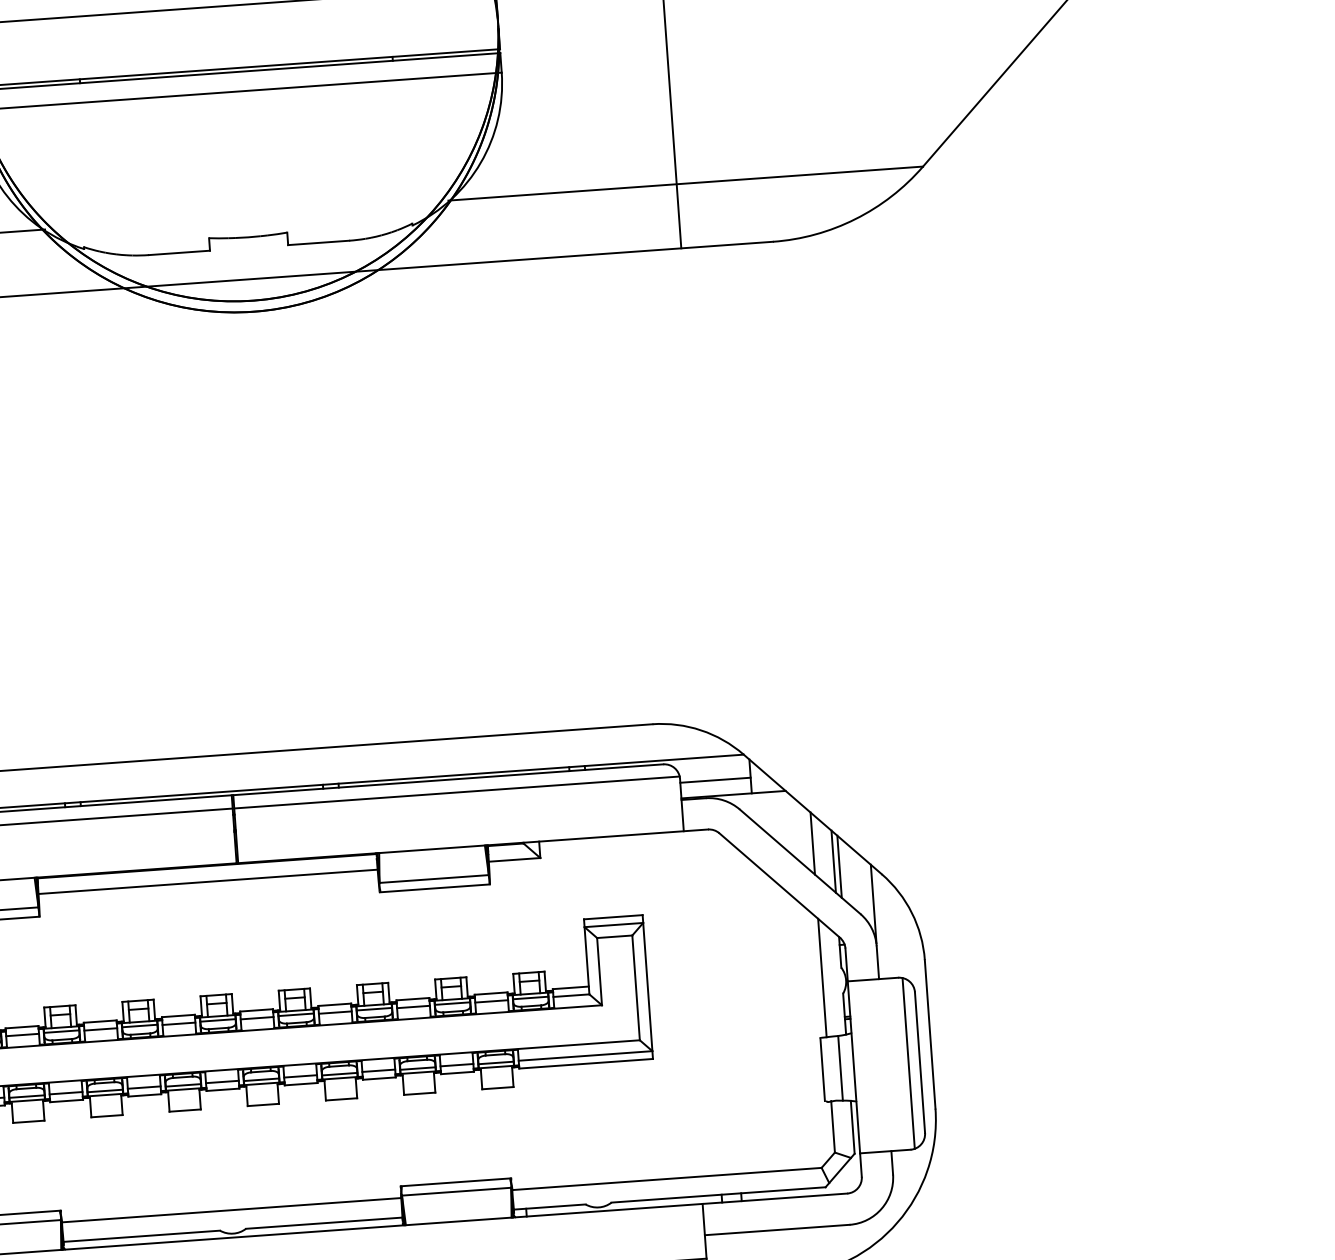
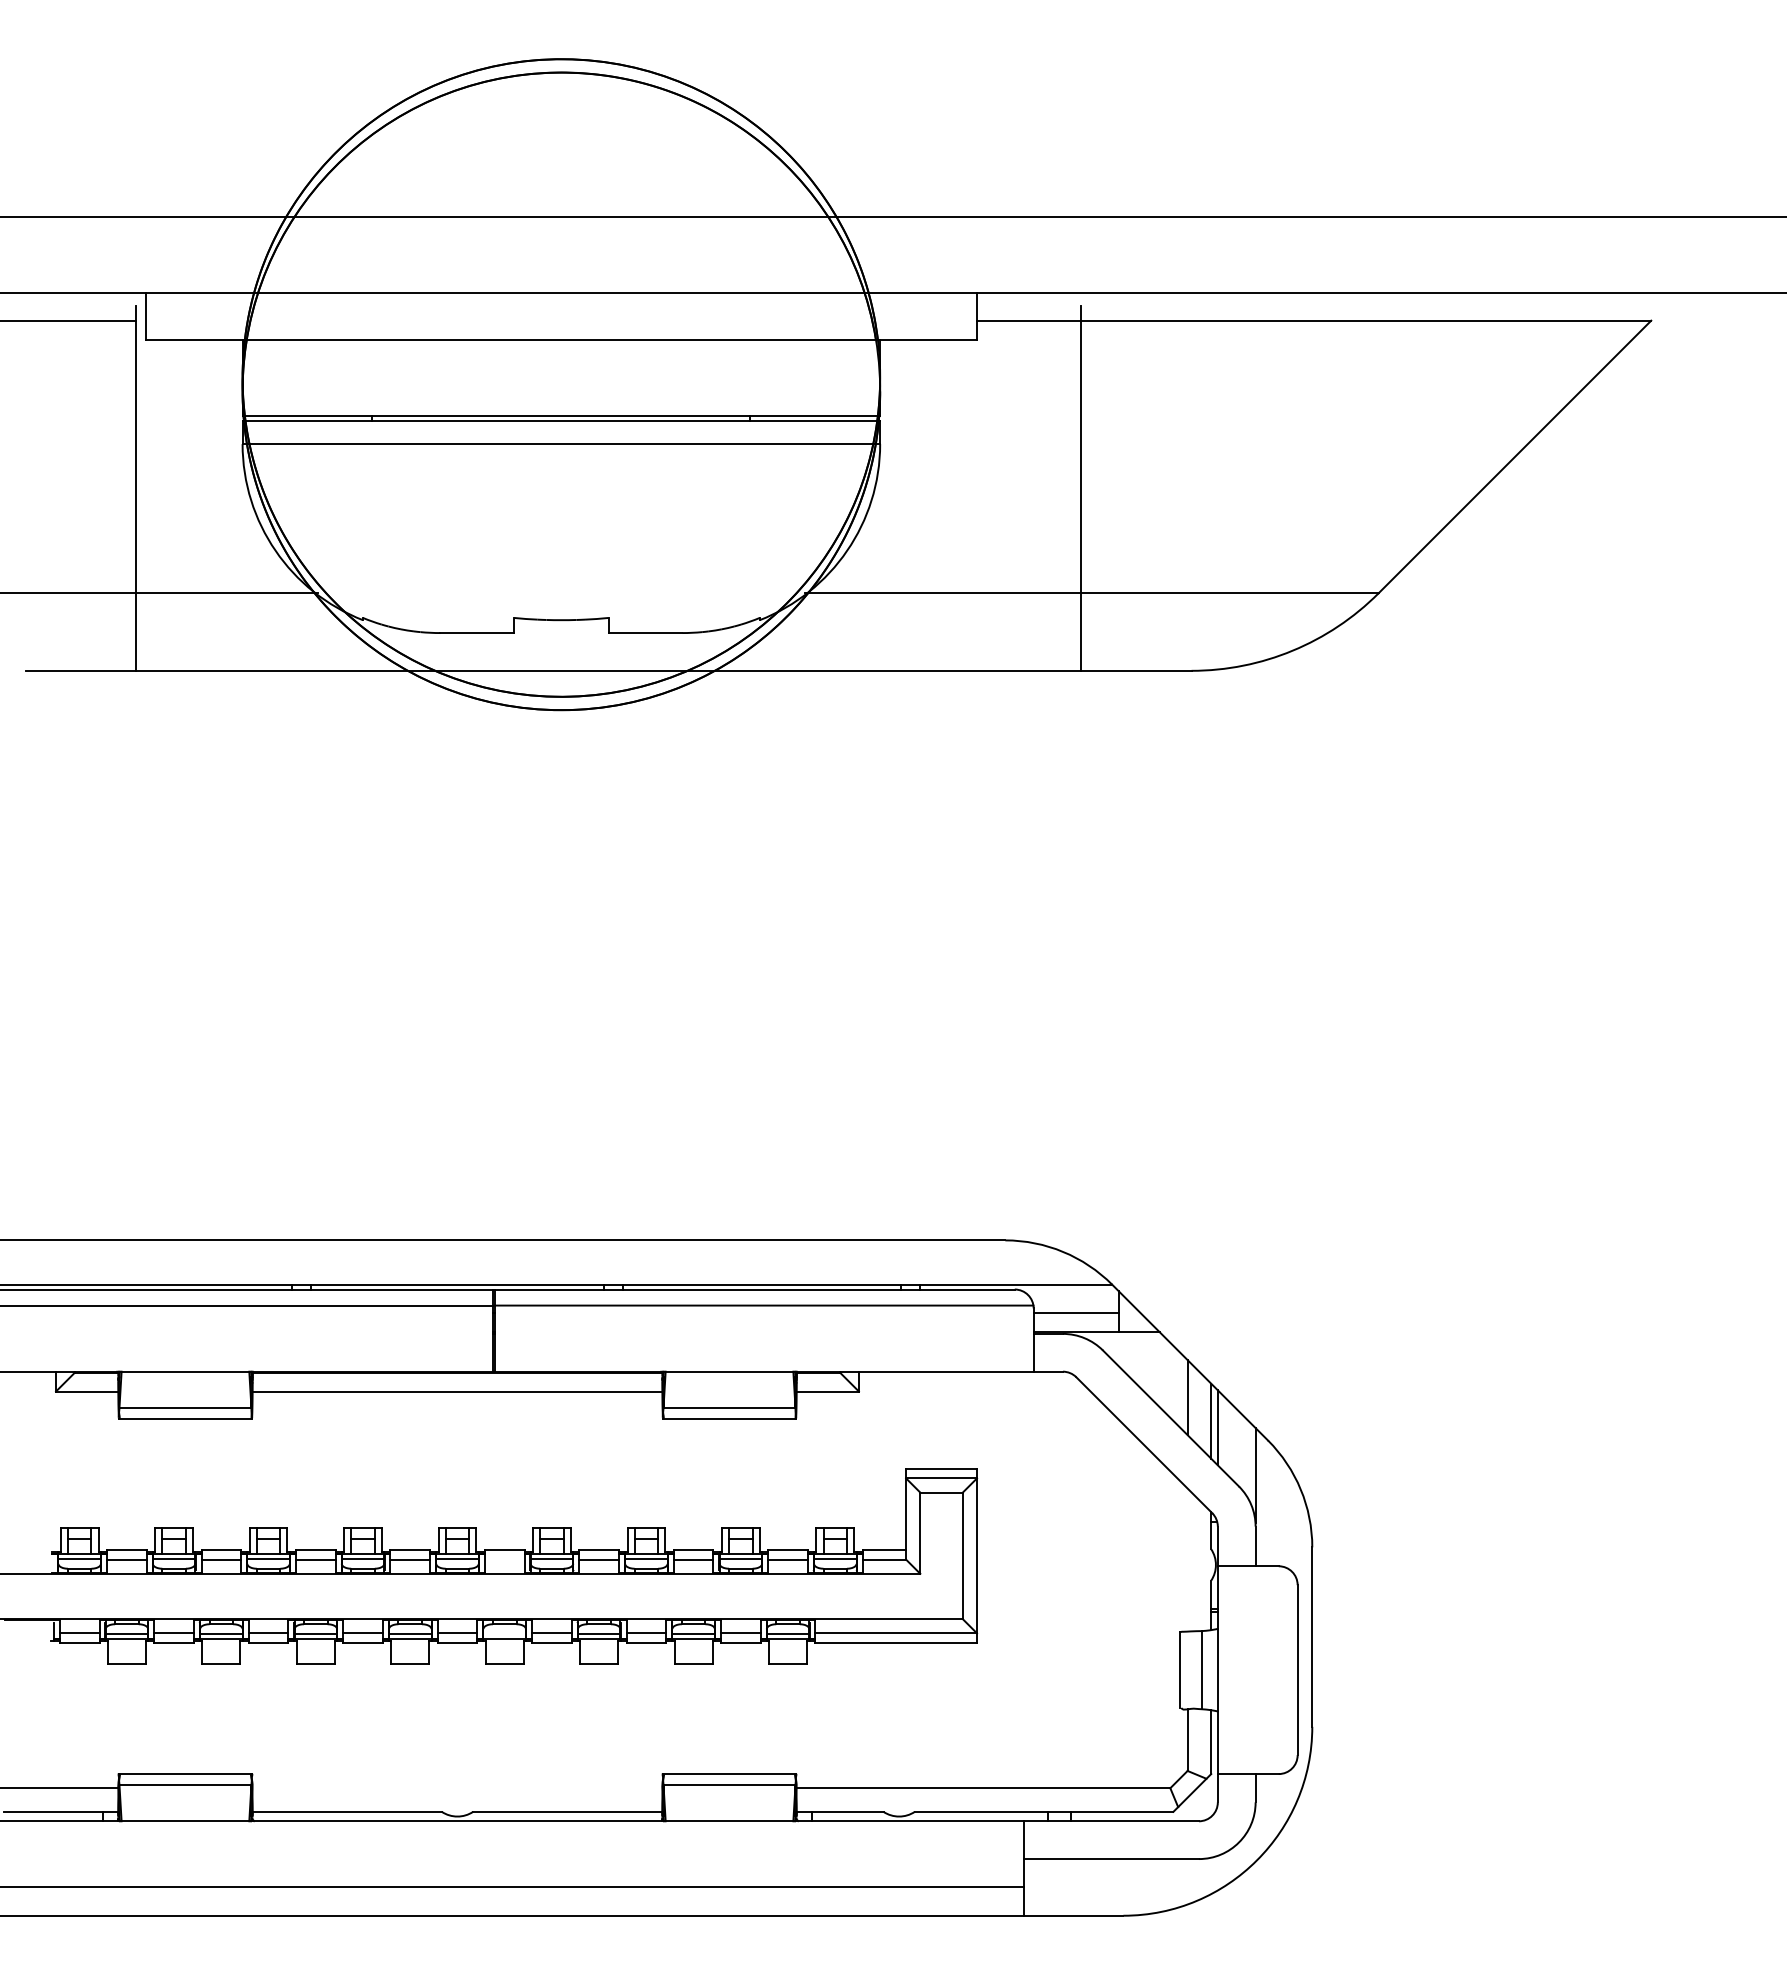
line: (822, 977) -> (1187, 1559), removed
line: (256, 1018) -> (504, 1559), removed
line: (908, 1062) -> (1283, 1669), removed
line: (261, 1080) -> (504, 1634), removed
line: (231, 1210) -> (457, 1788), removed

